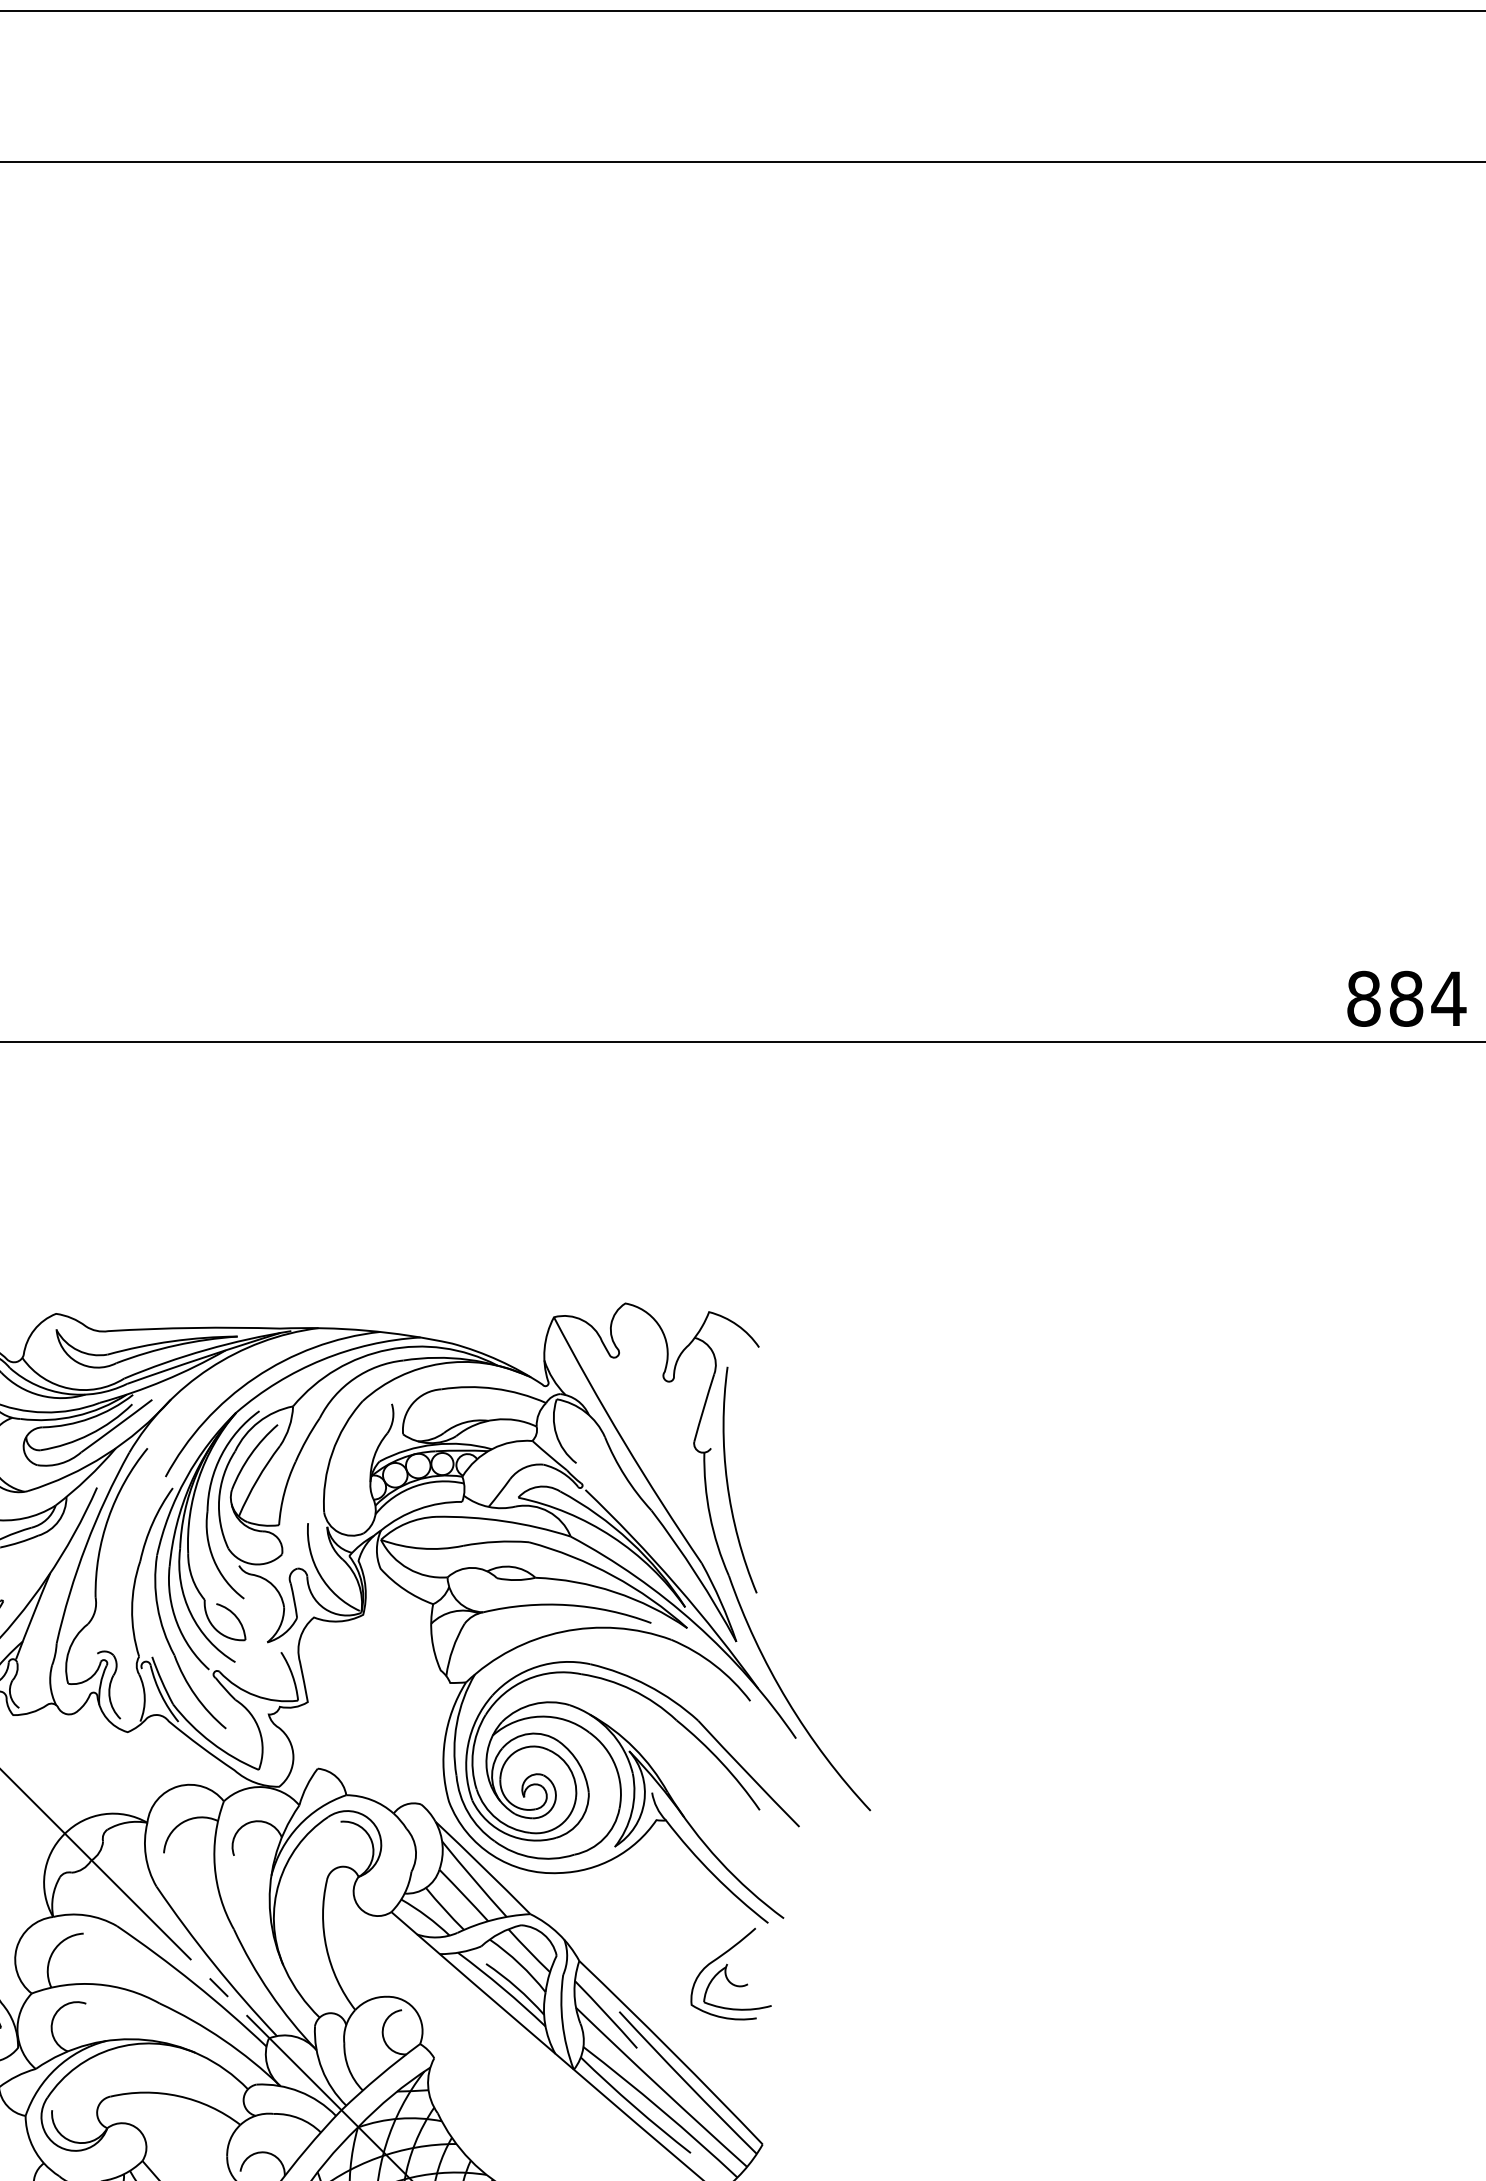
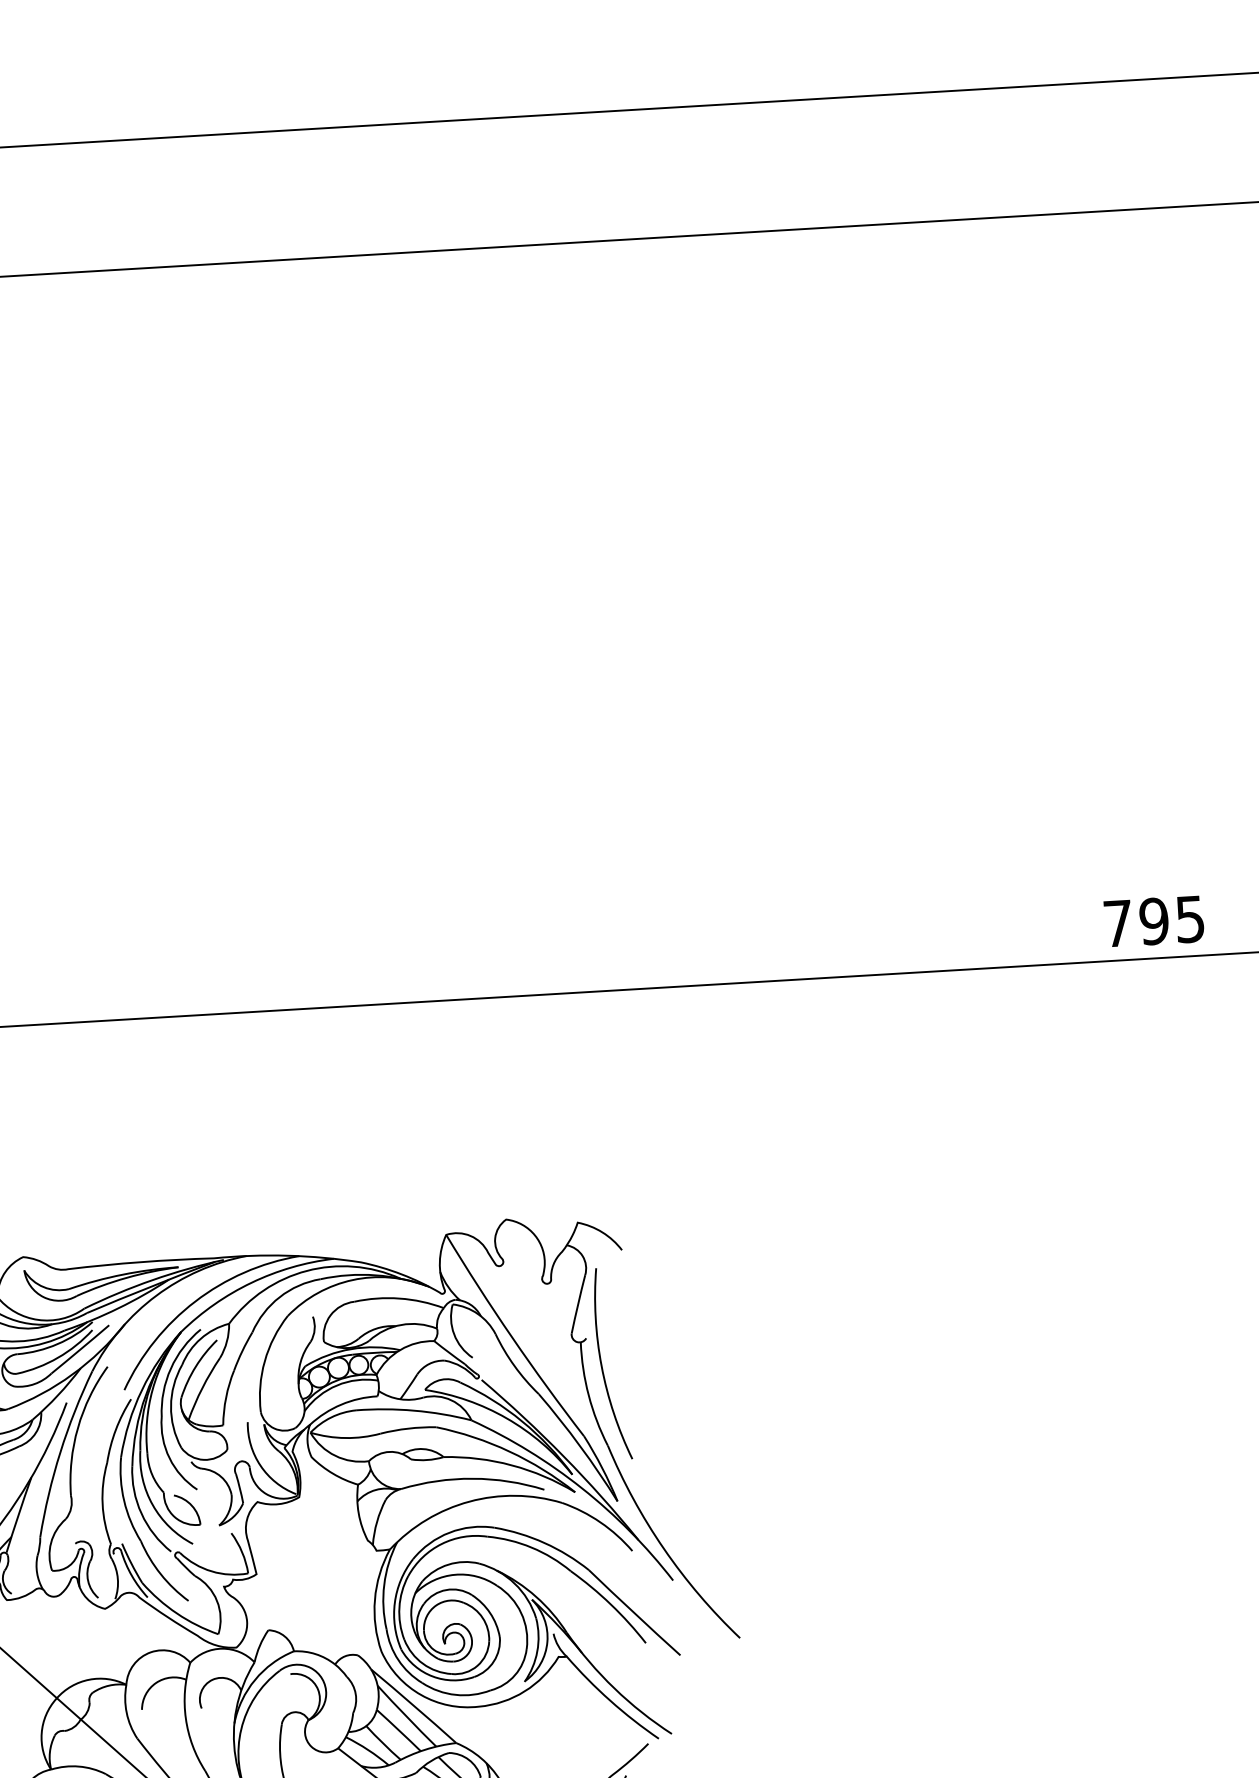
text: (1406, 998) -> (1154, 921), 884 -> 795

